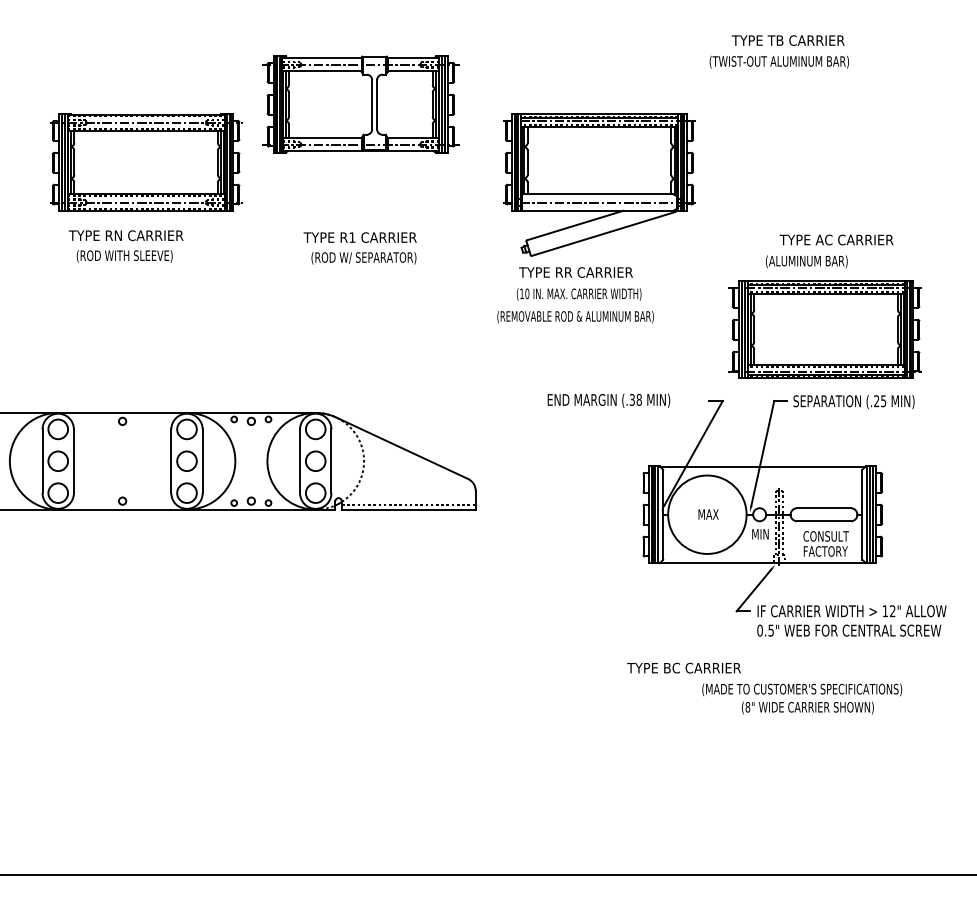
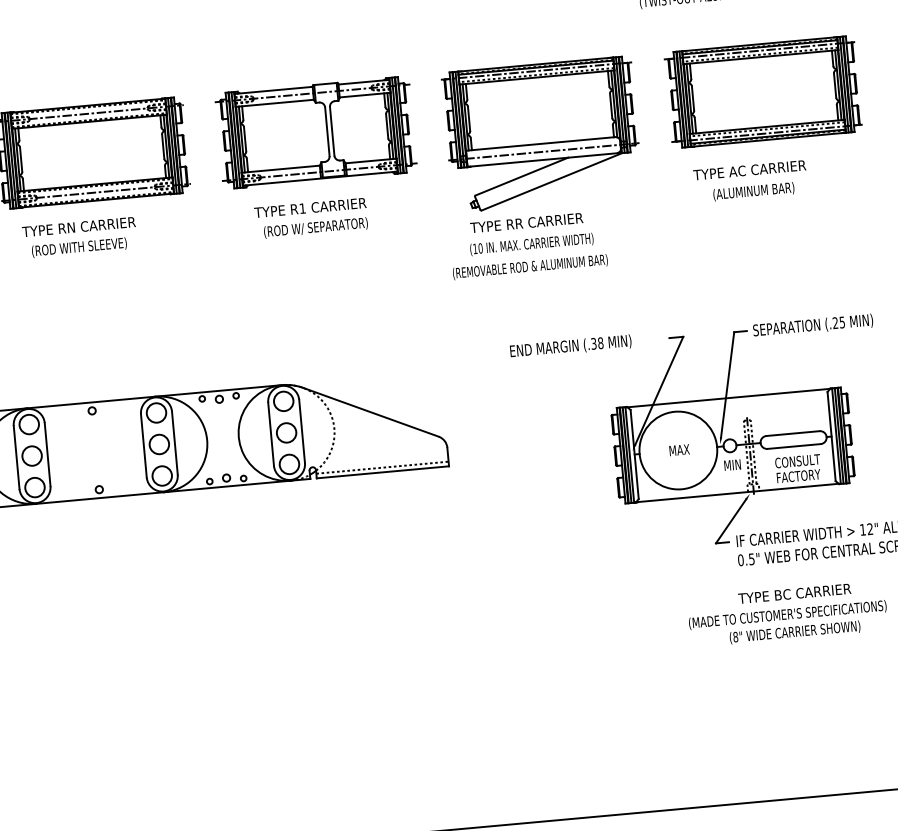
part: (360, 104) -> (315, 132), moved
text: (836, 239) -> (749, 169), moved
part: (824, 329) -> (762, 91), moved
text: (683, 667) -> (794, 593), moved

